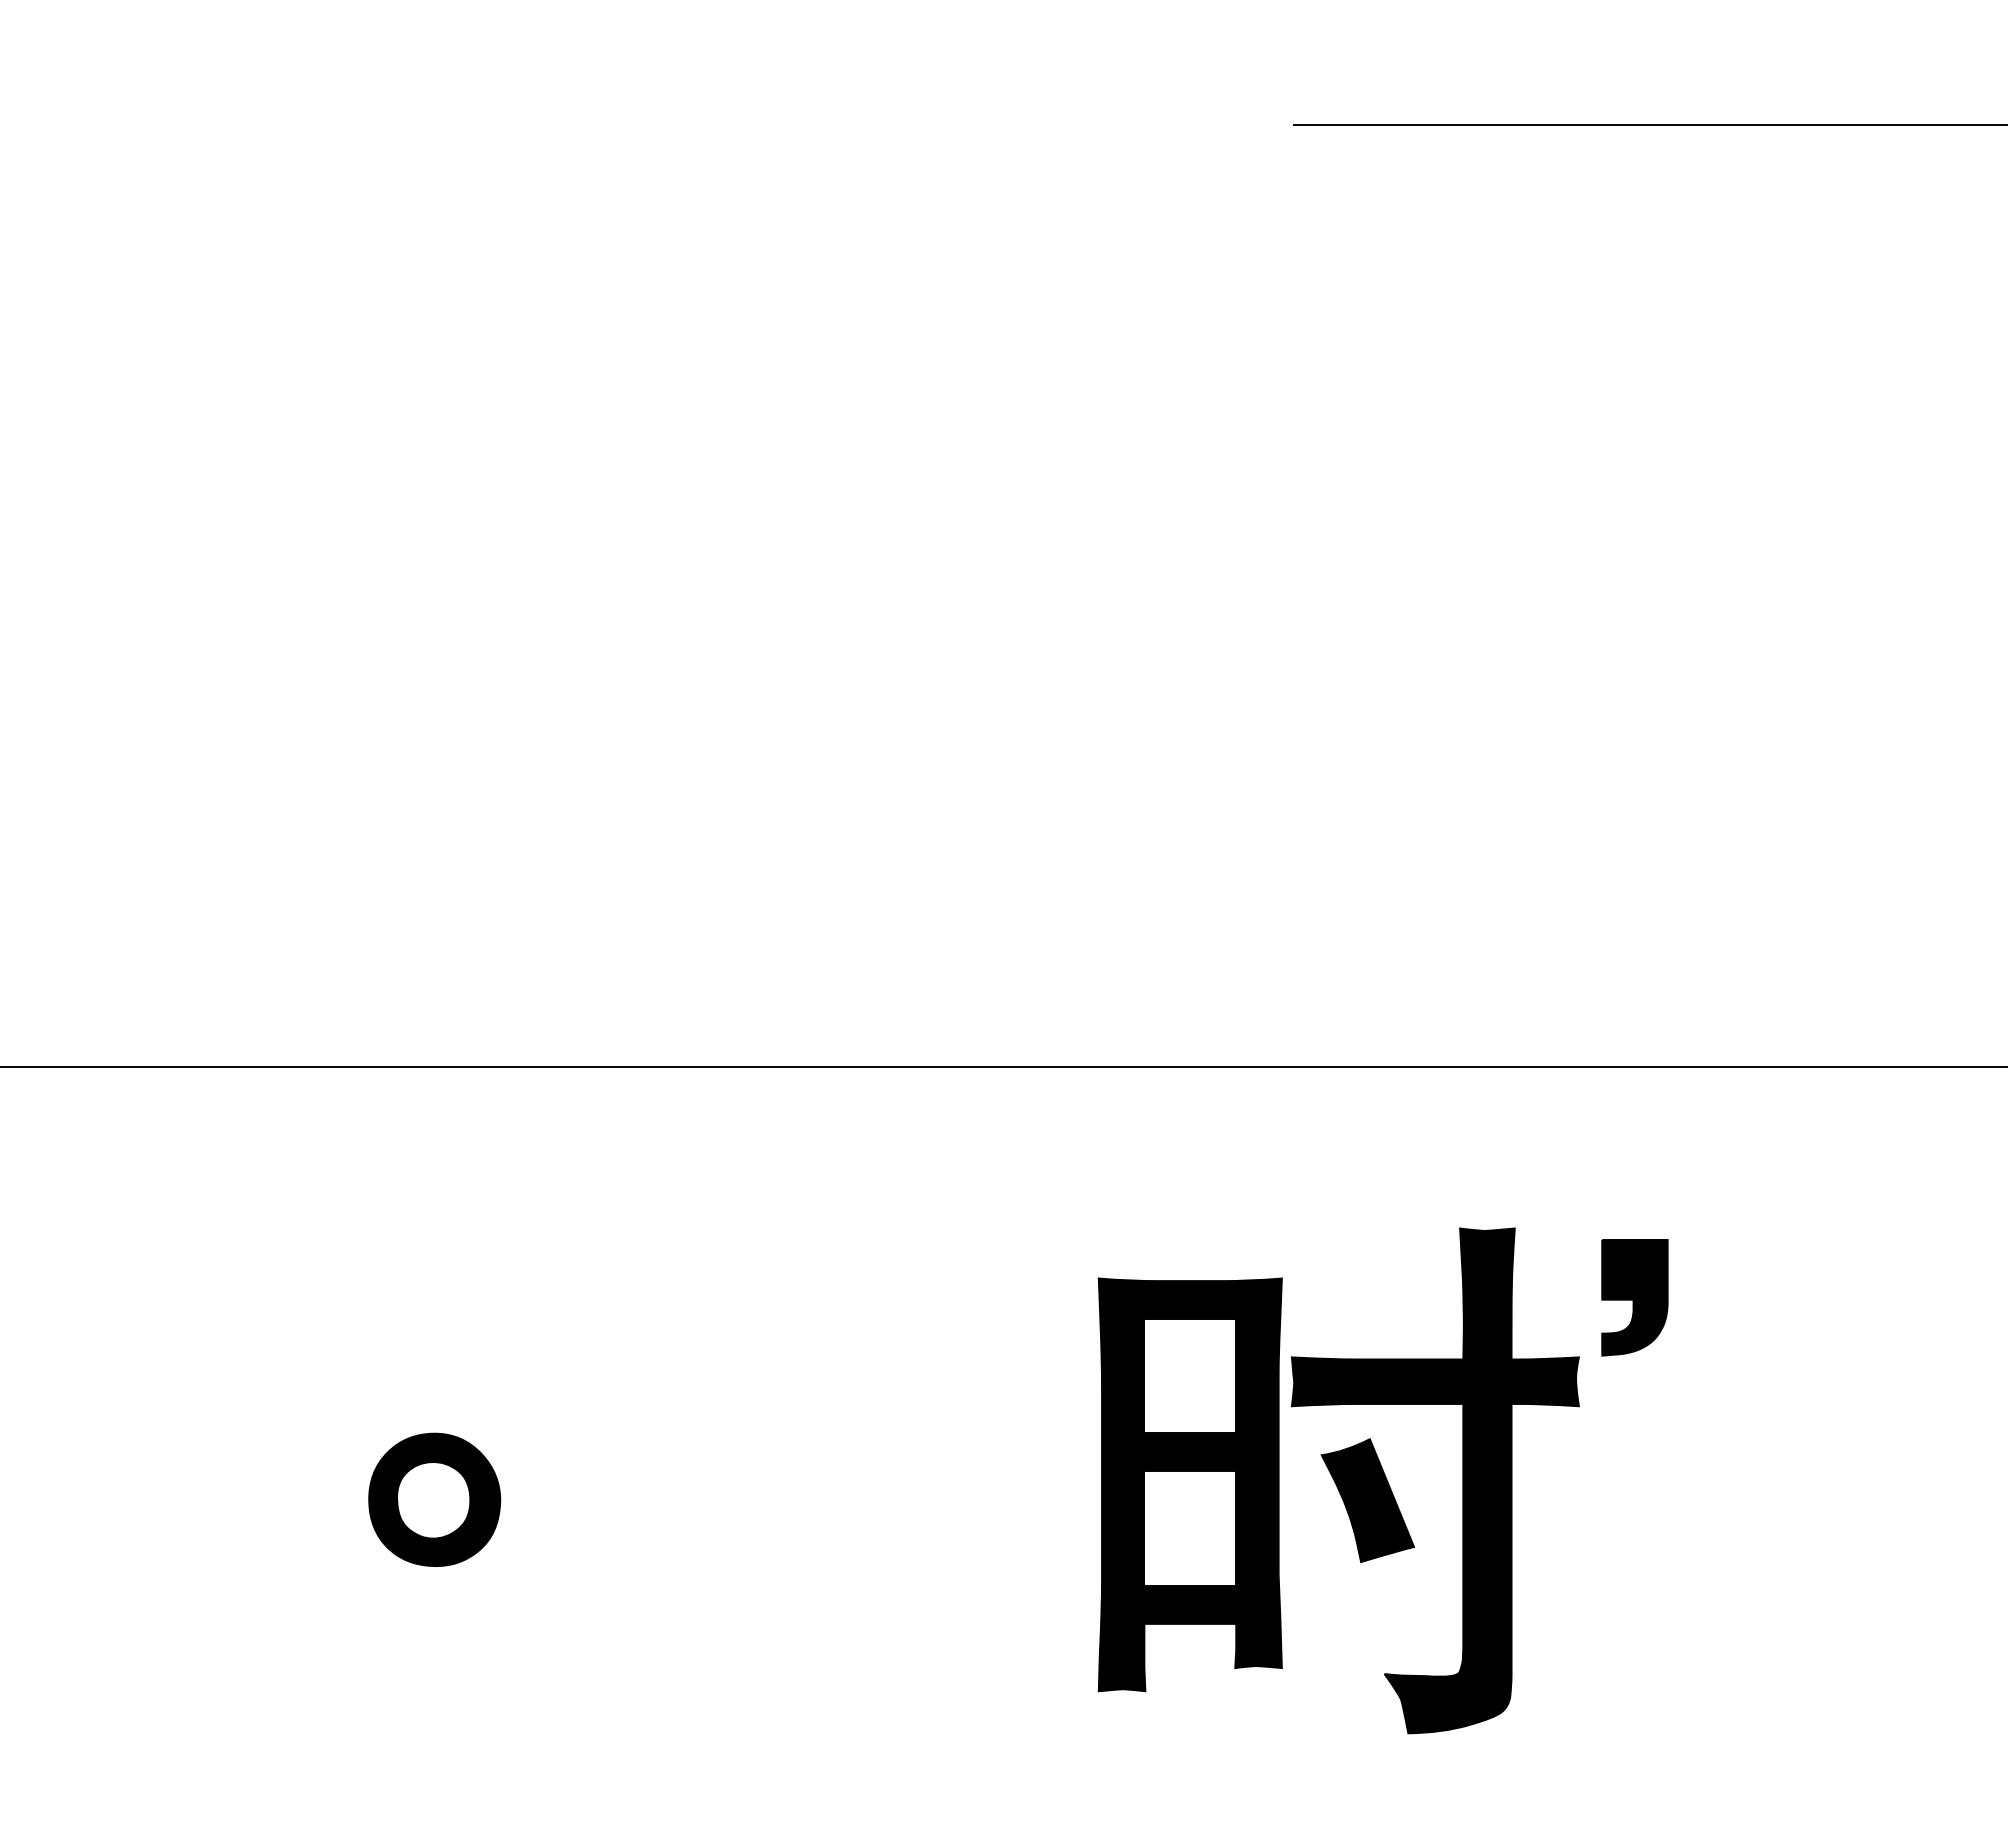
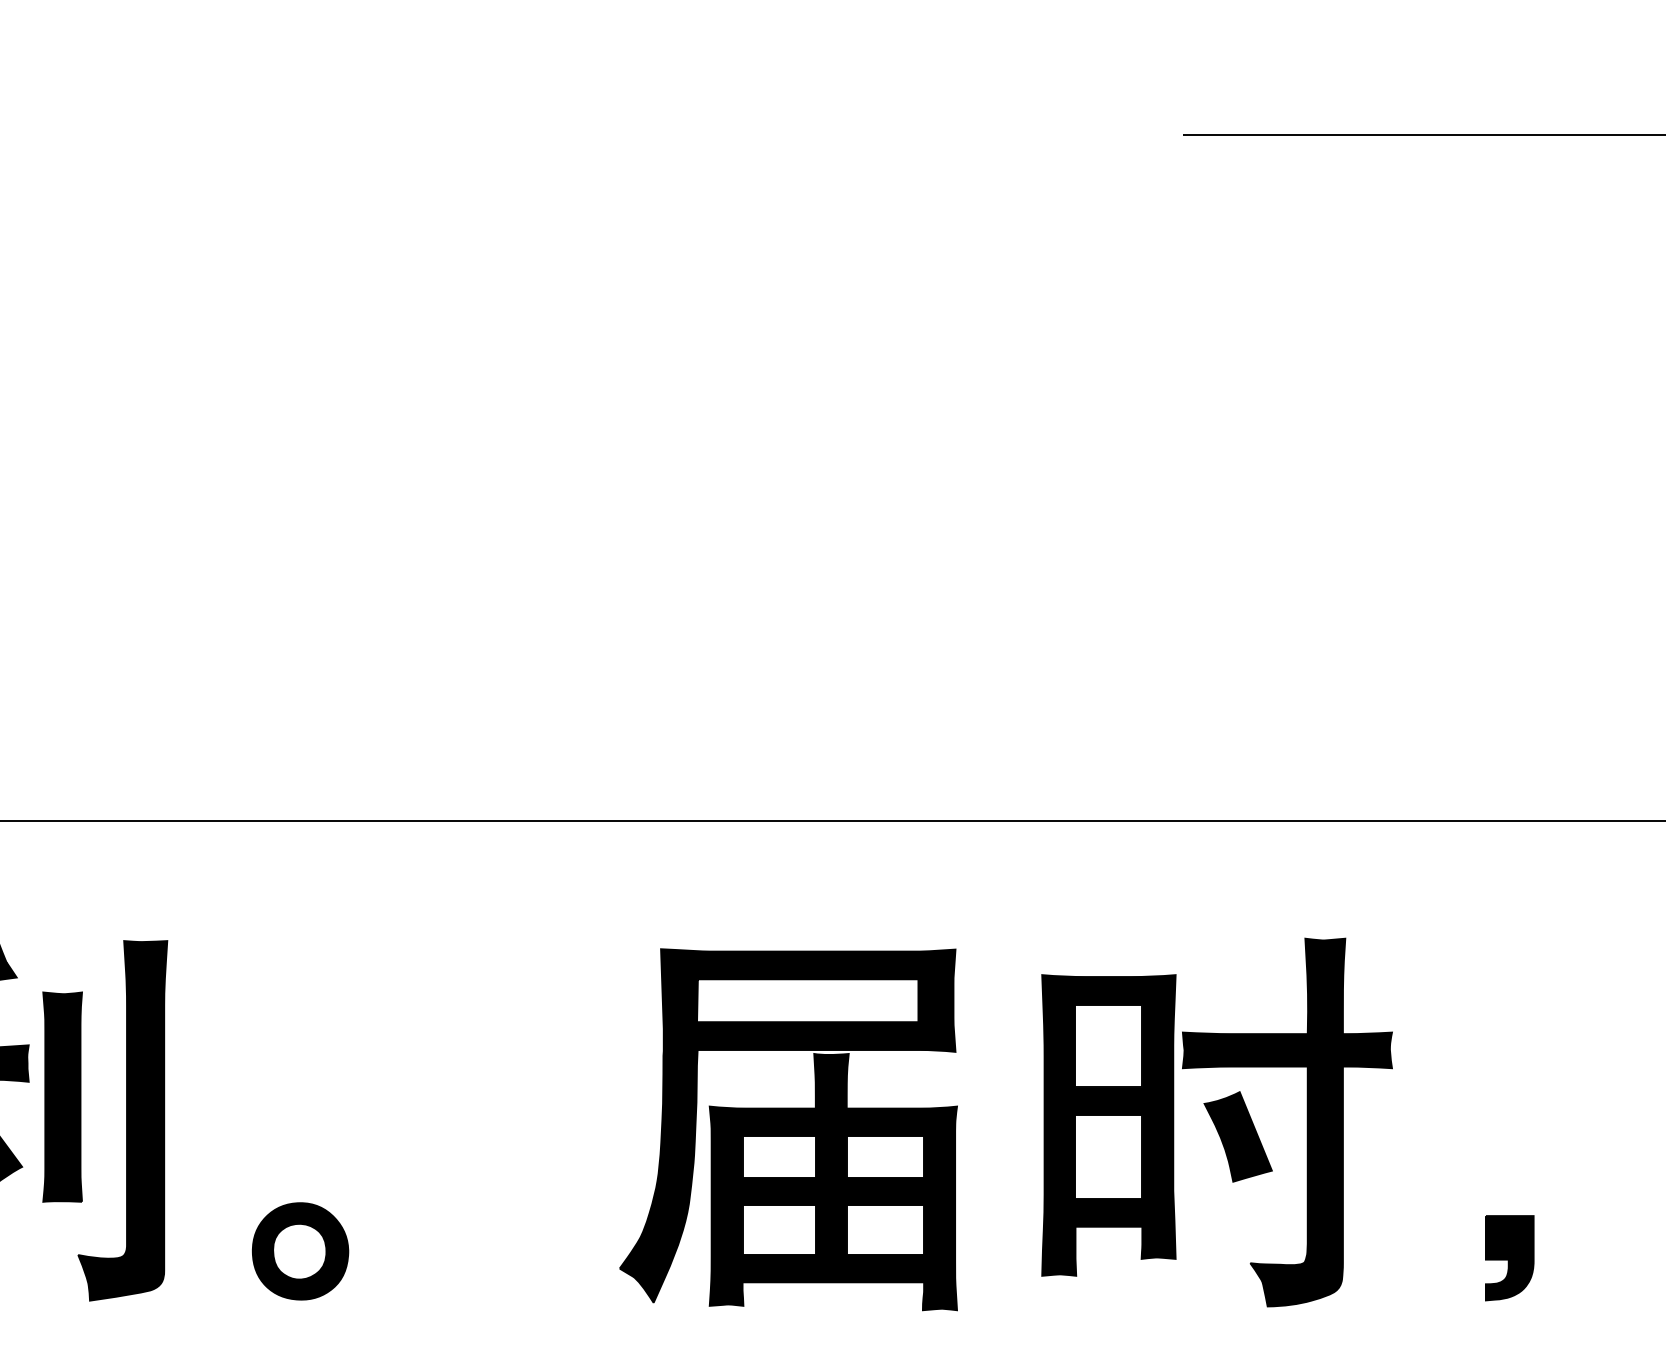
part: (1634, 1298) -> (1509, 1258), moved
part: (750, 1490) -> (788, 1129), added
part: (434, 1500) -> (300, 1251), moved

